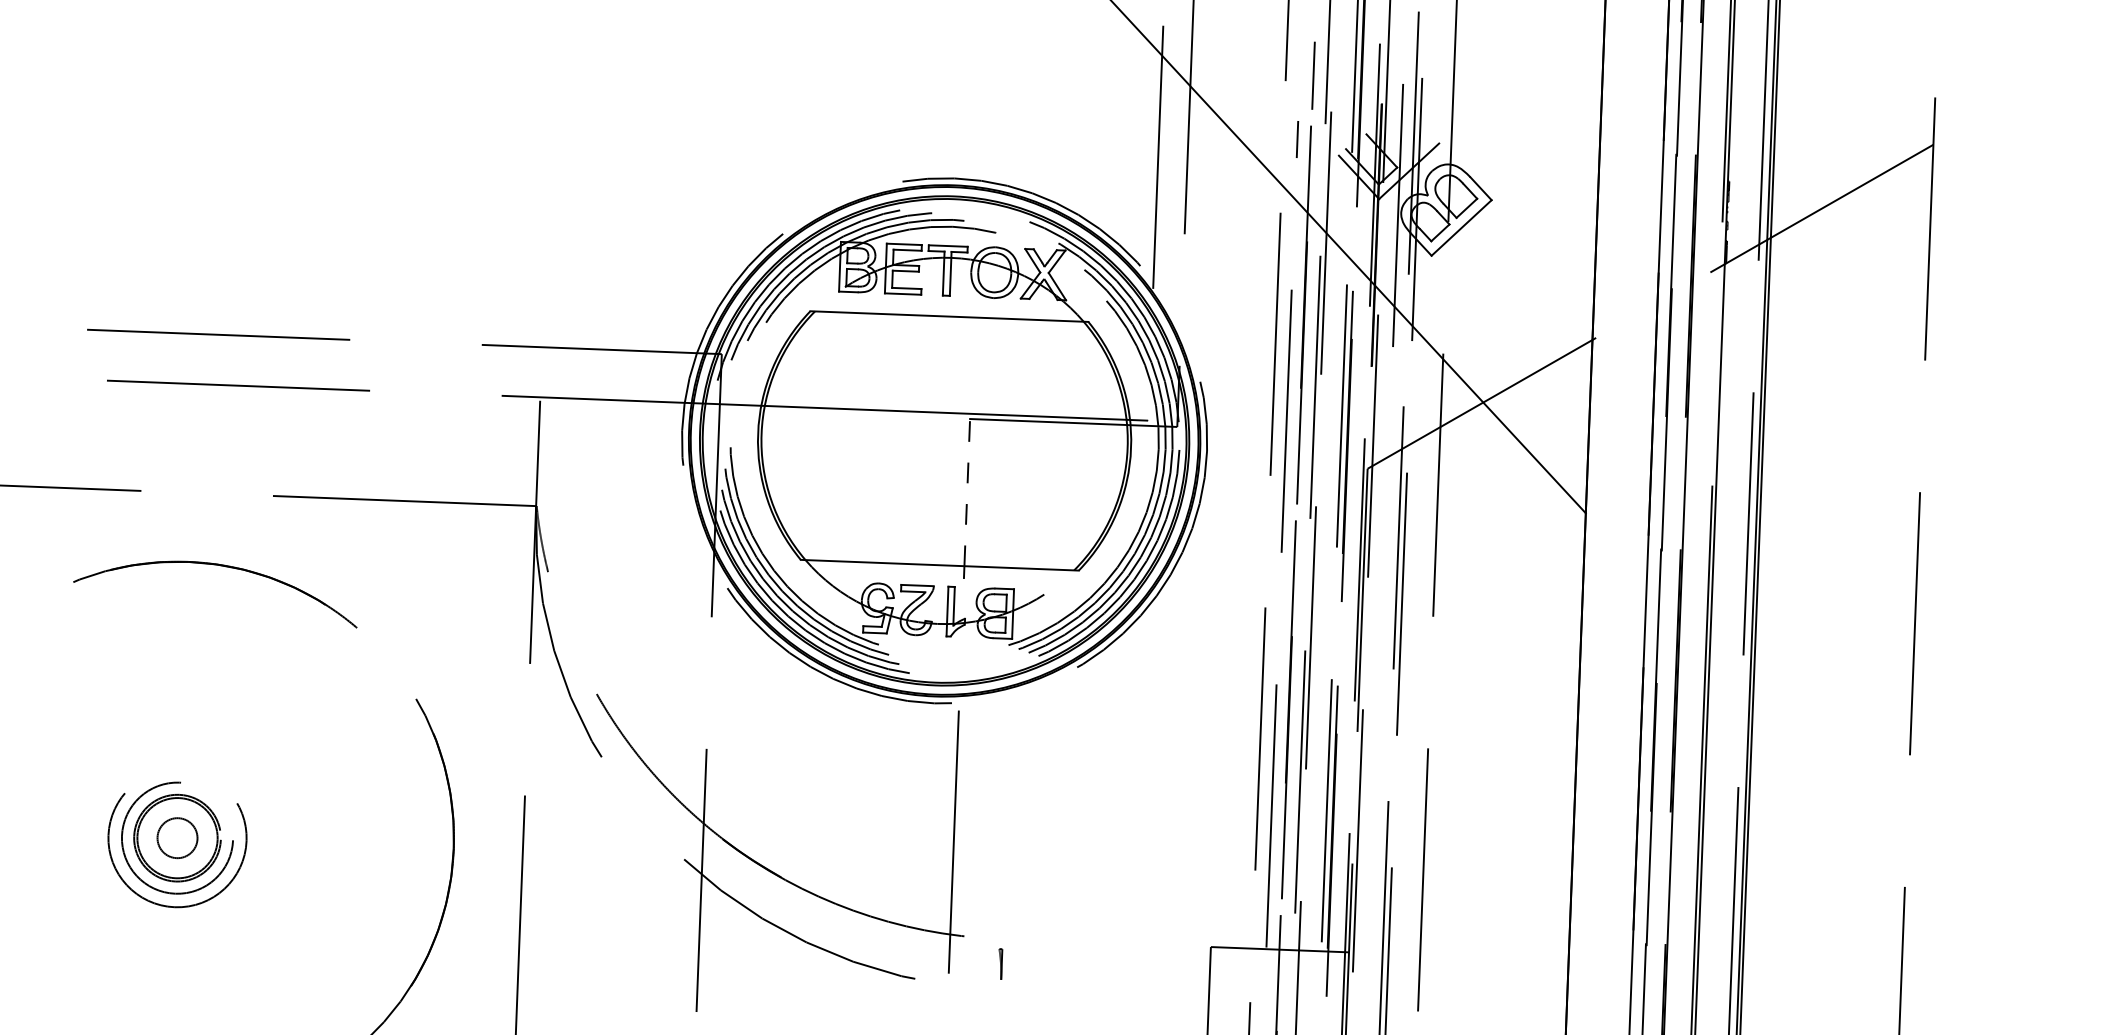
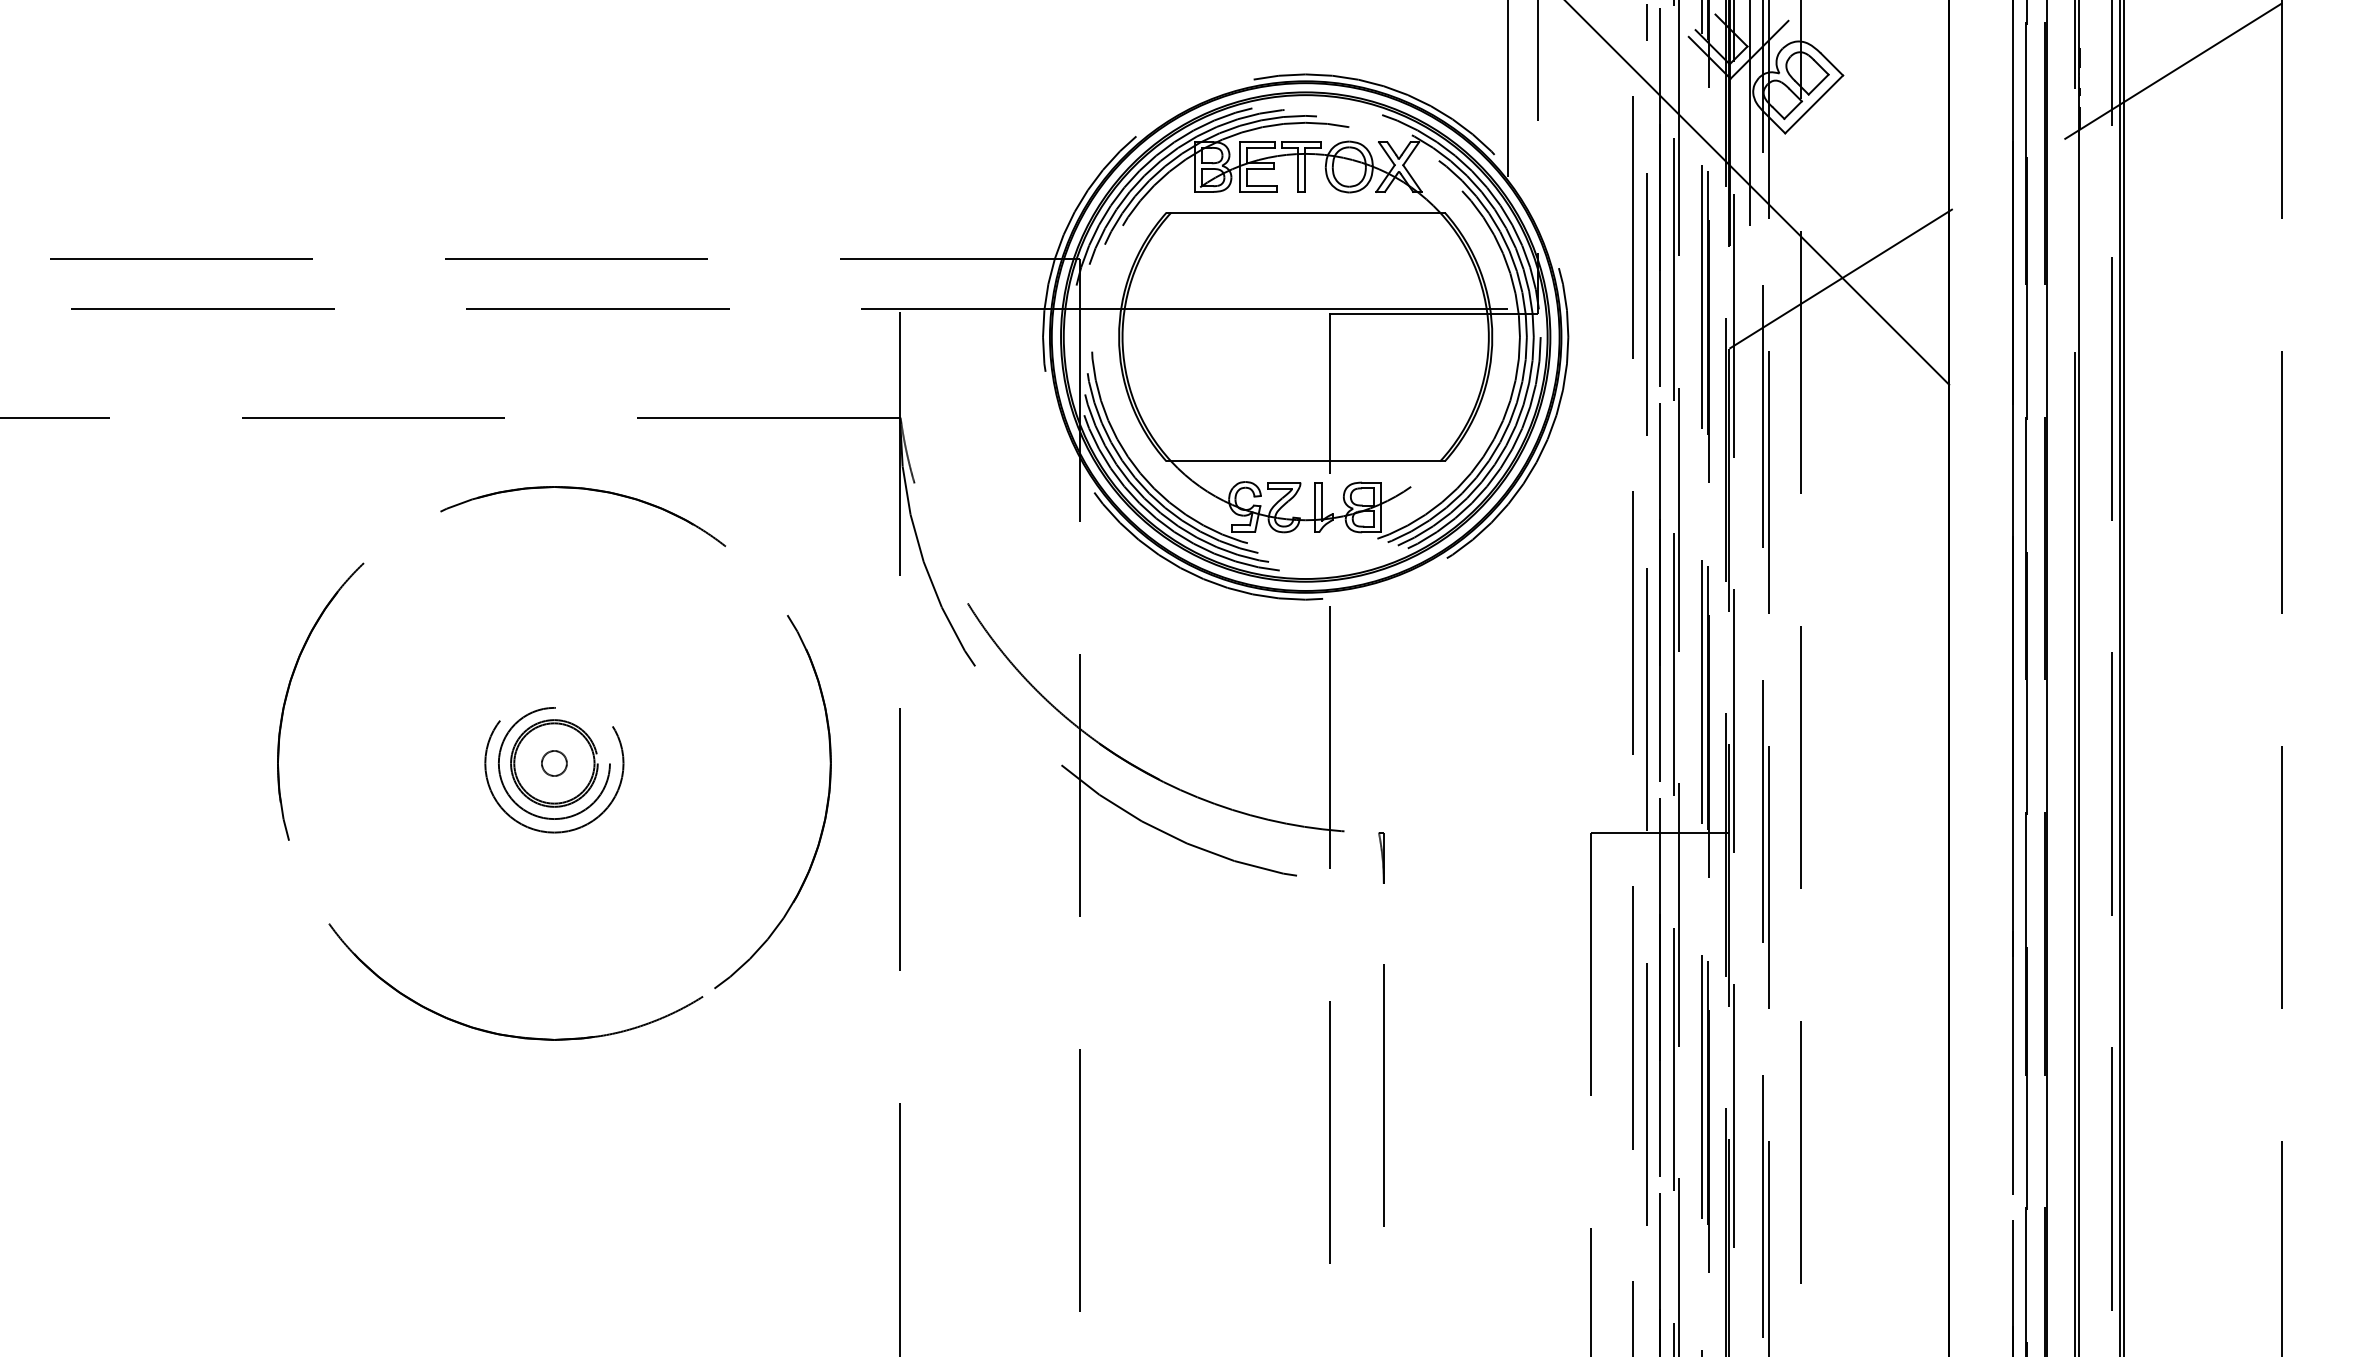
line: (967, 492) -> (1330, 387), dashed -> solid
circle: (176, 837) -> (553, 762), size x0.62
part: (1000, 963) -> (1381, 857), size x1.67

